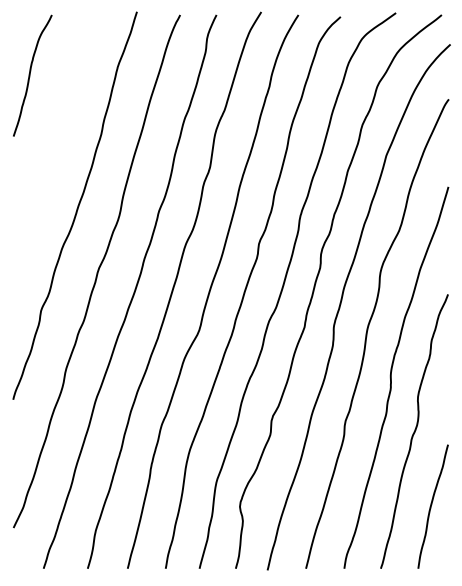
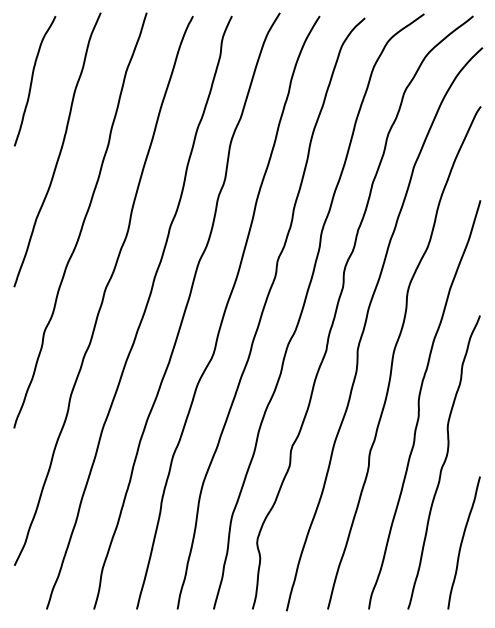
curve: (55, 141) -> (59, 151), added

